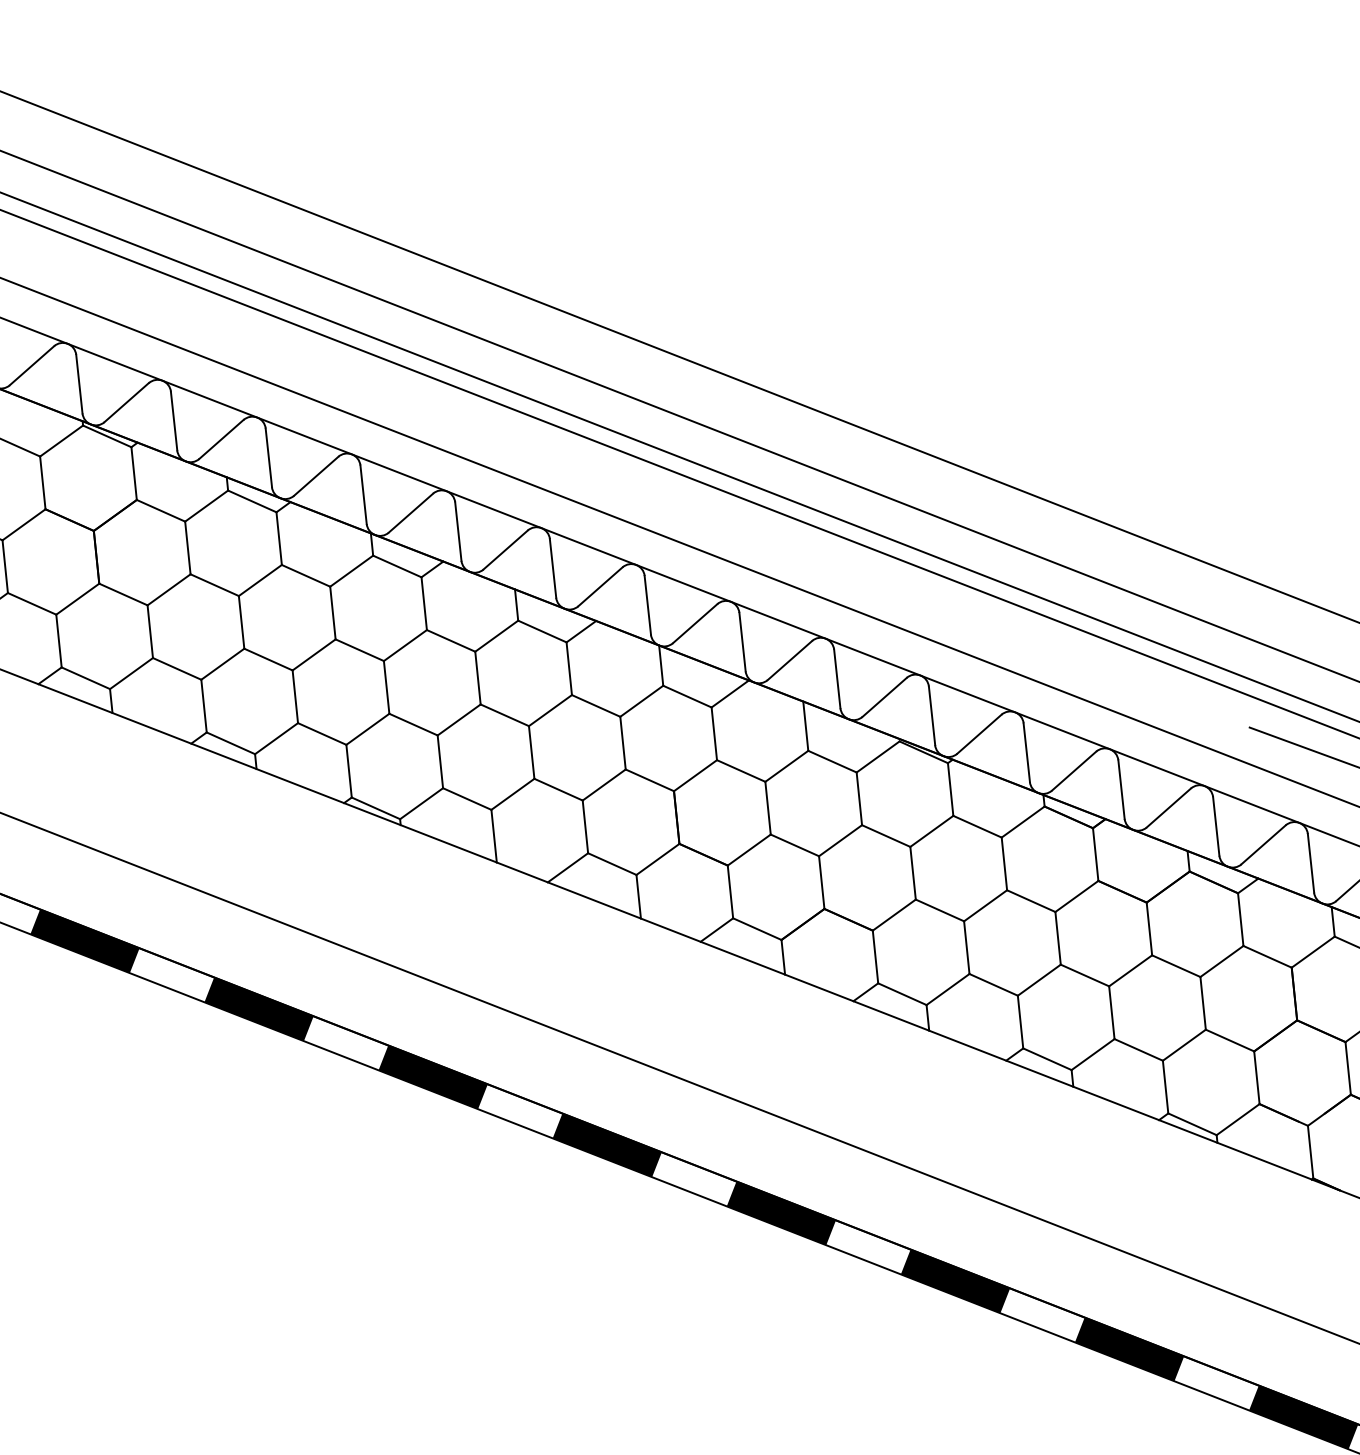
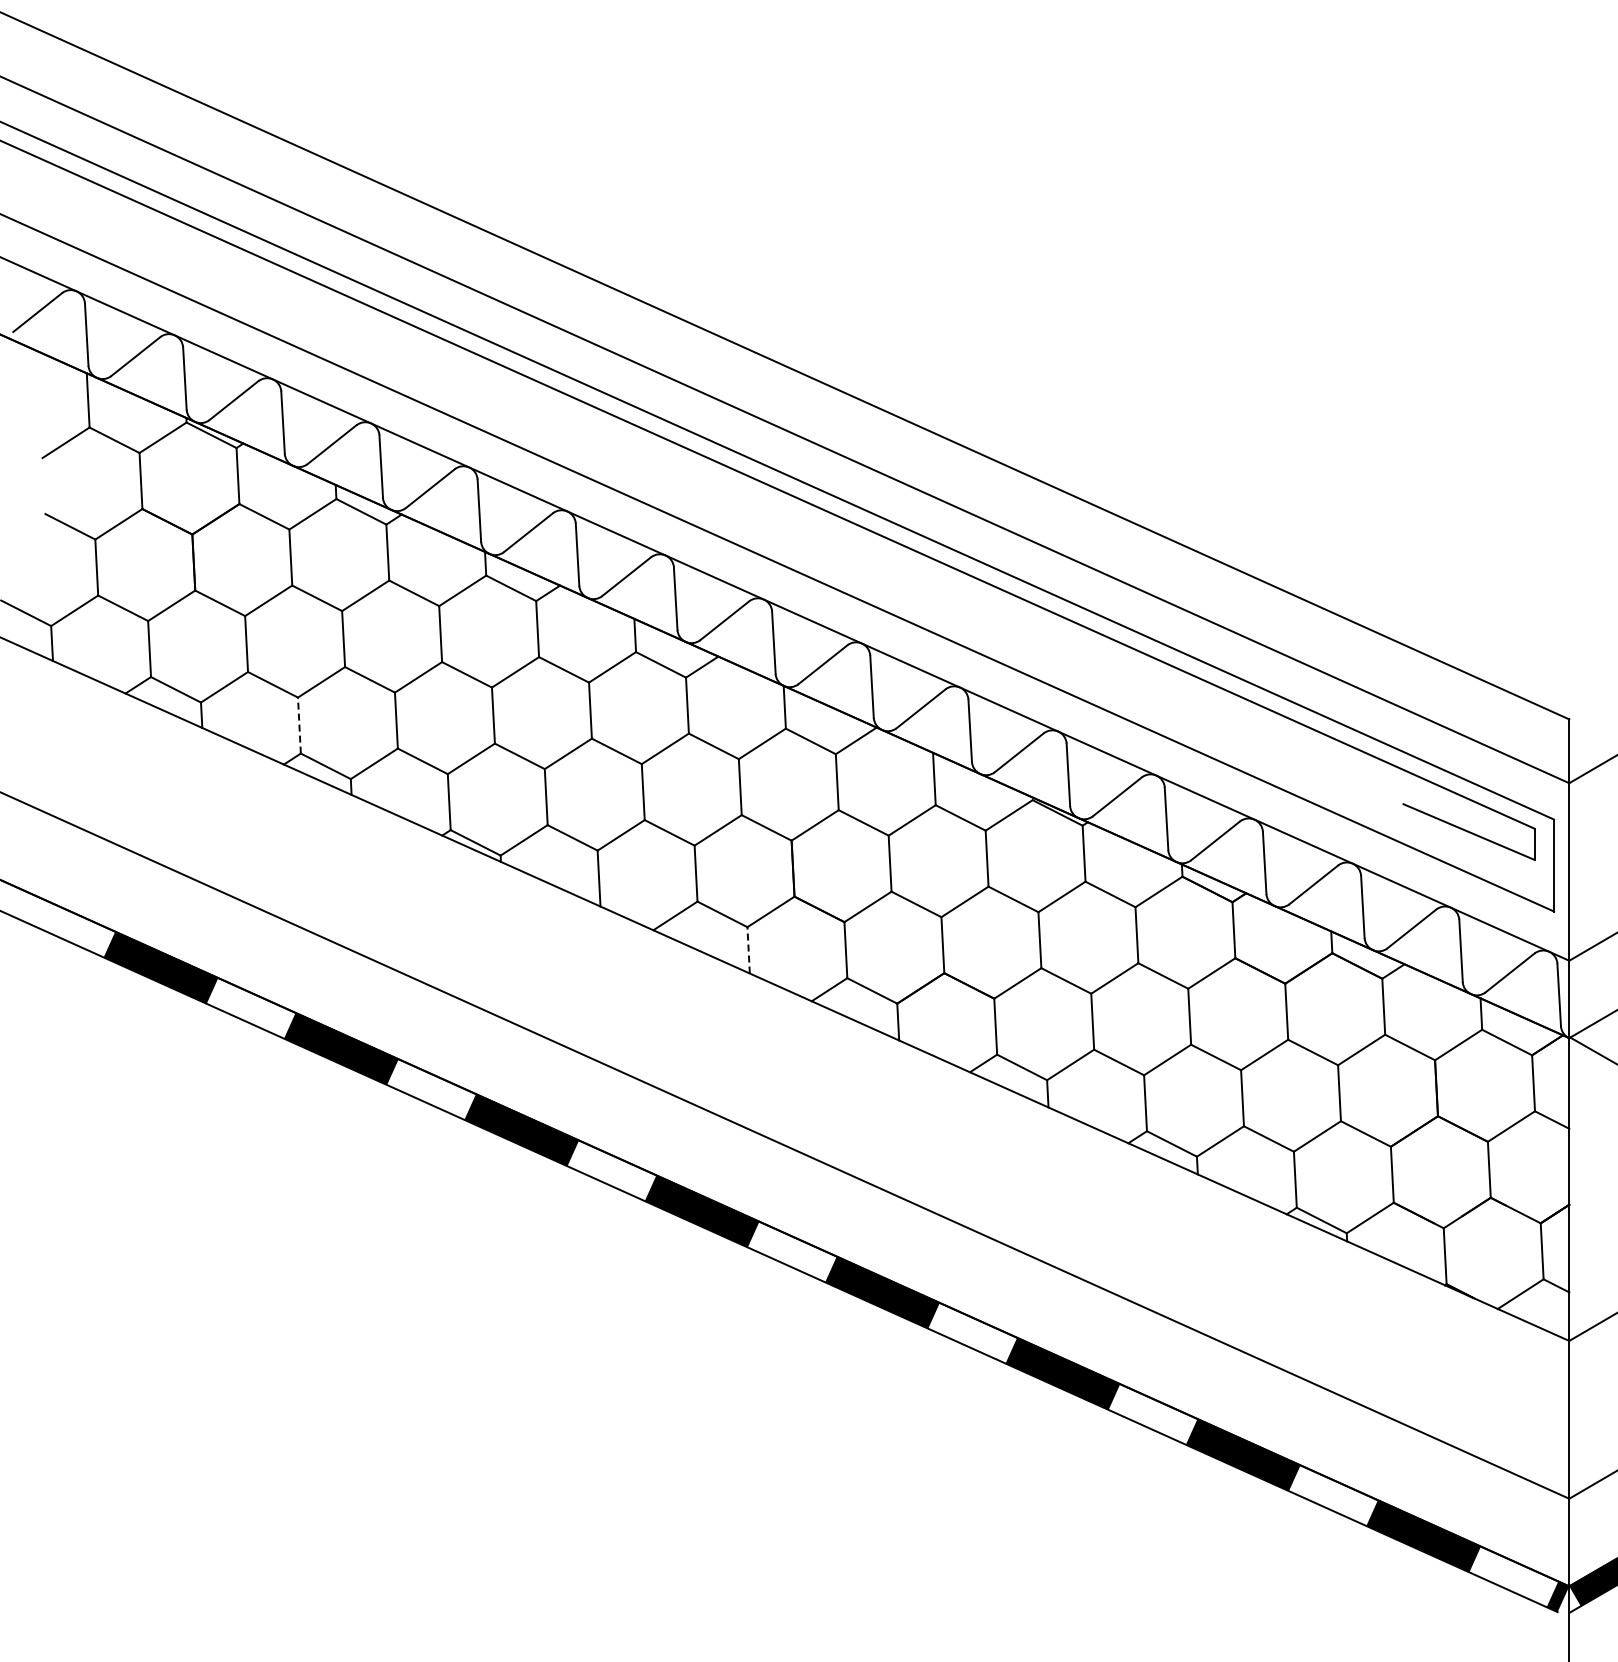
line: (204, 706) -> (299, 725), solid -> dashed
line: (638, 895) -> (748, 949), solid -> dashed

